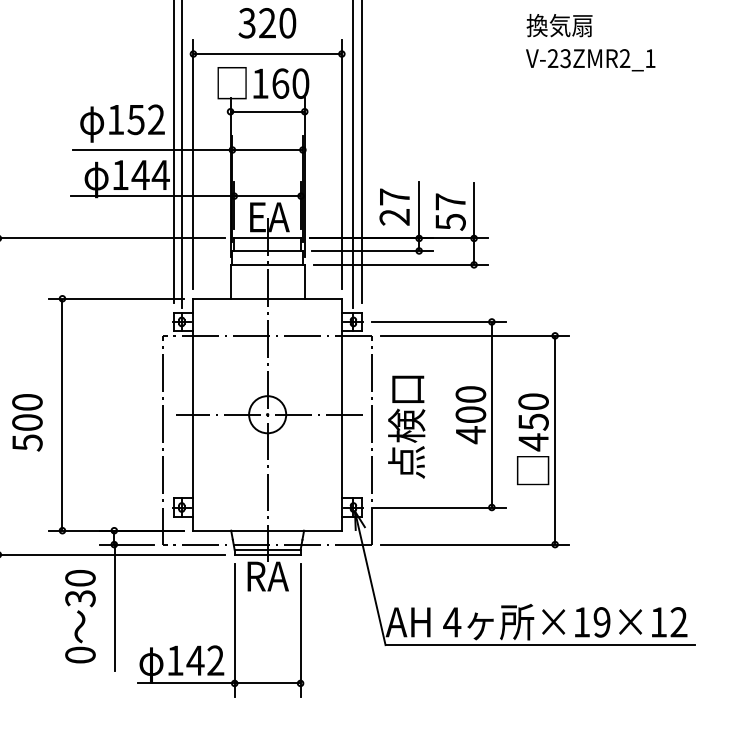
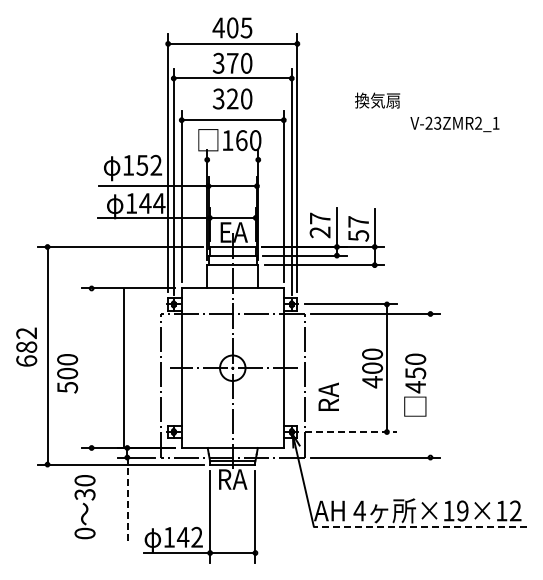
text: (559, 25) -> (377, 100), moved
line: (267, 111) -> (232, 159), removed
line: (62, 415) -> (123, 368), moved
text: (406, 426) -> (328, 376), 点検口 -> RA
line: (555, 439) -> (430, 385), removed
line: (438, 508) -> (350, 432), solid -> dashed
line: (114, 607) -> (127, 500), solid -> dashed
text: (79, 617) -> (84, 507), moved
line: (539, 644) -> (419, 526), solid -> dashed

